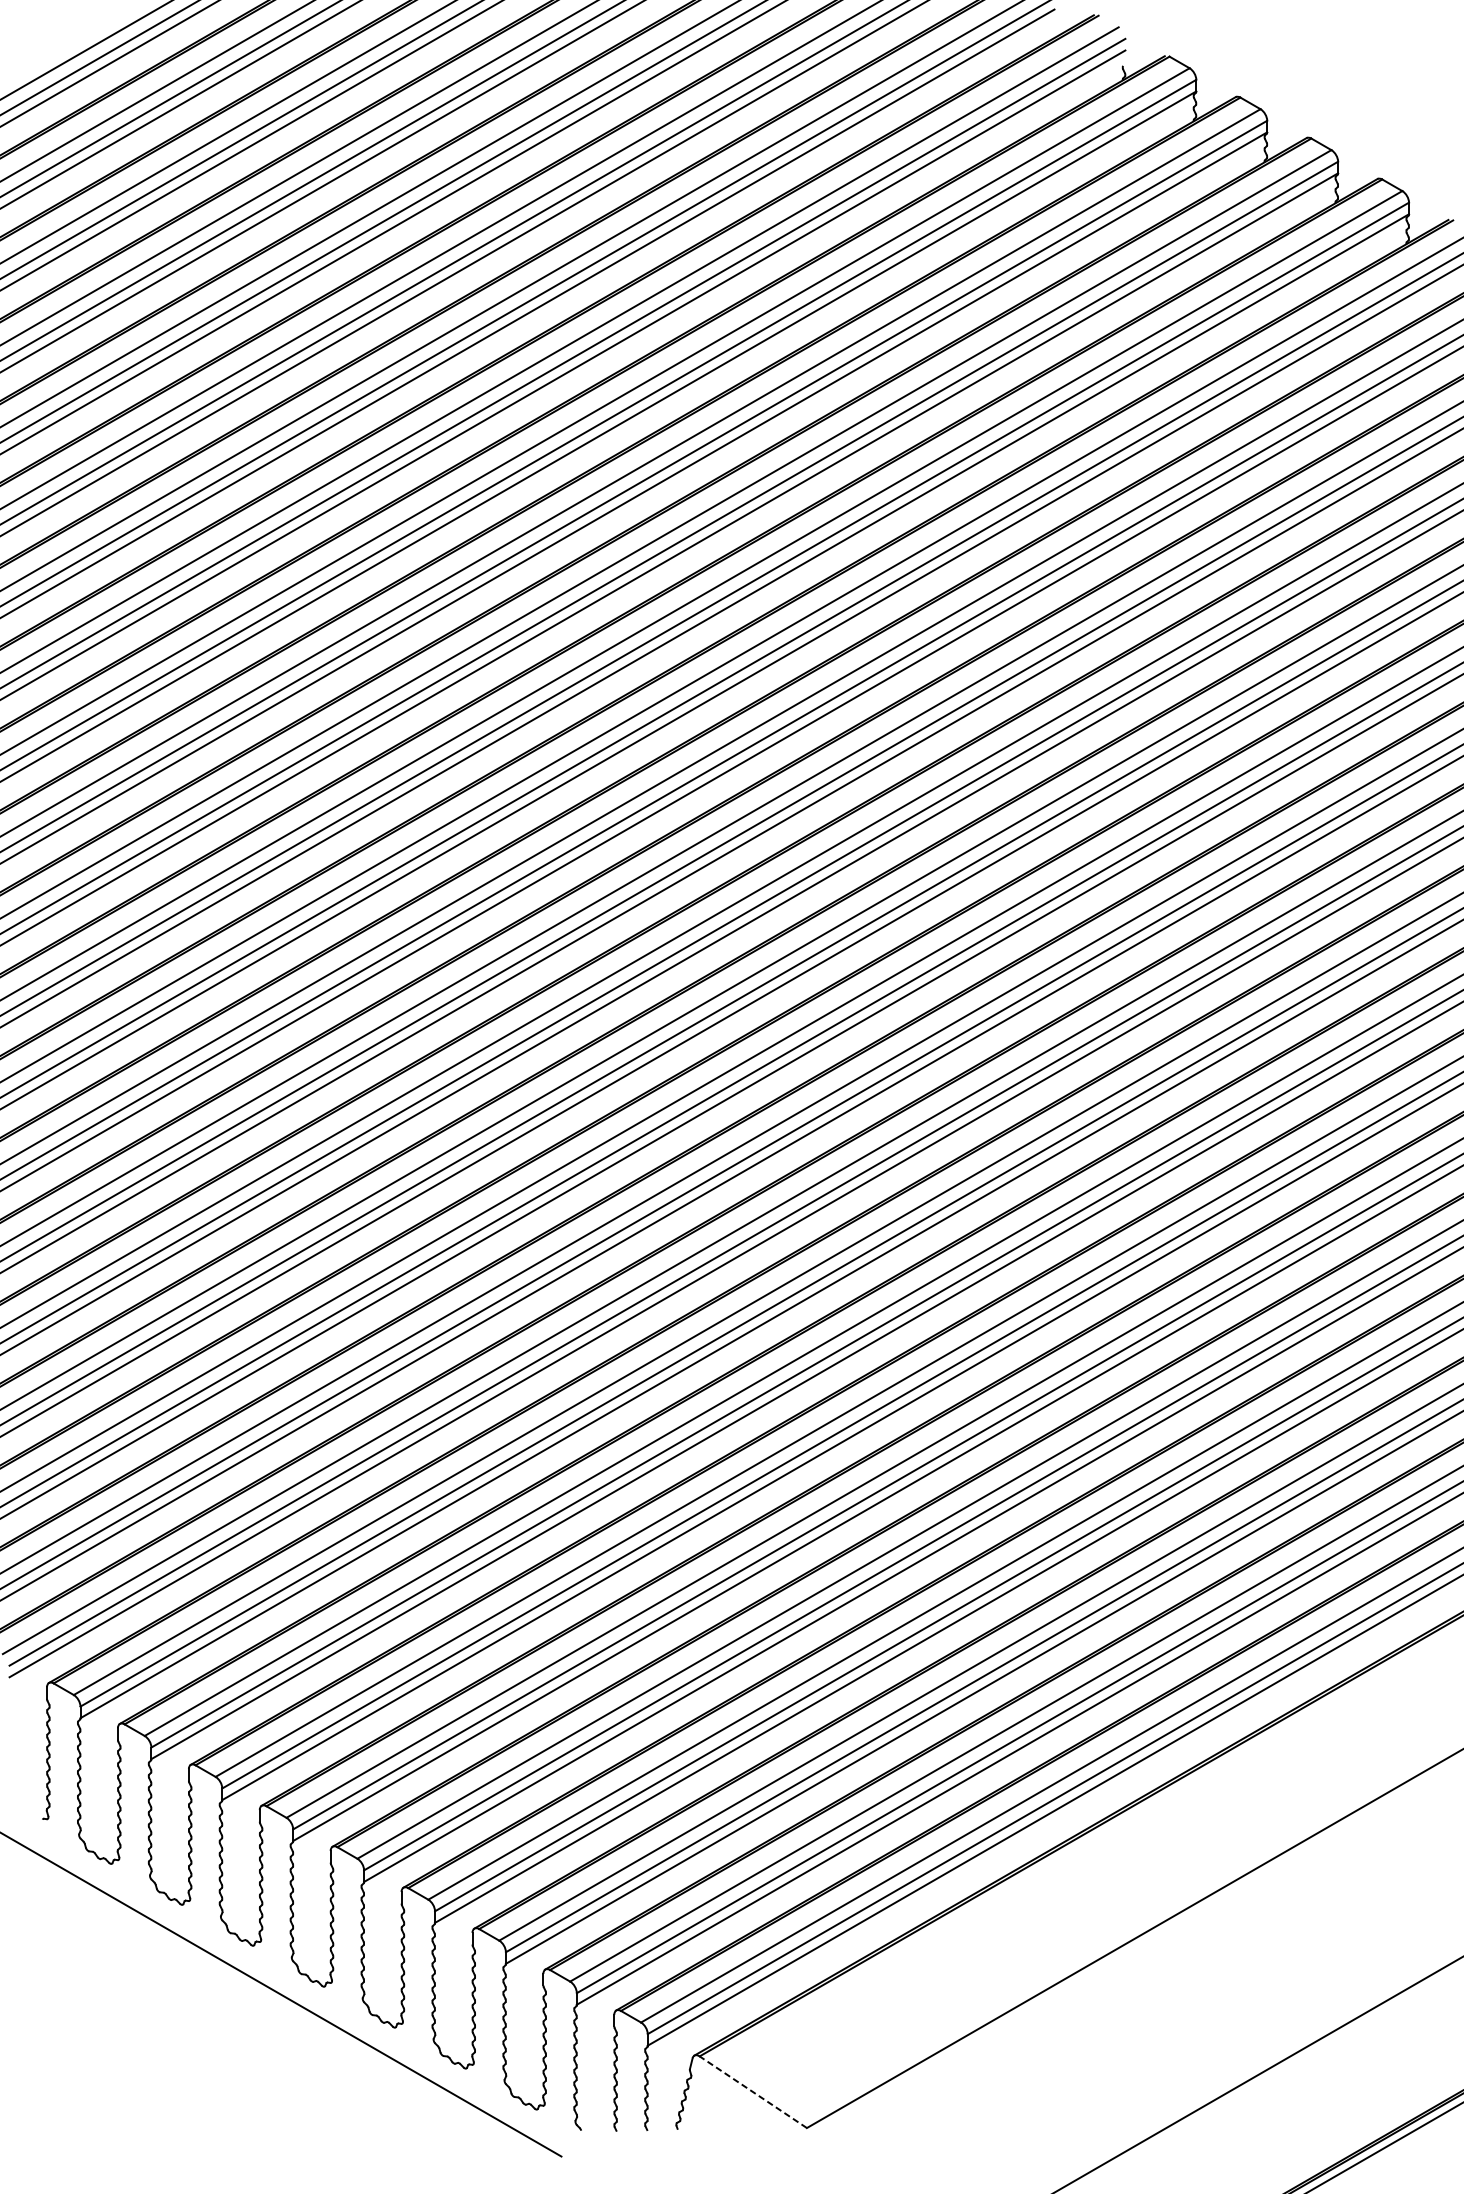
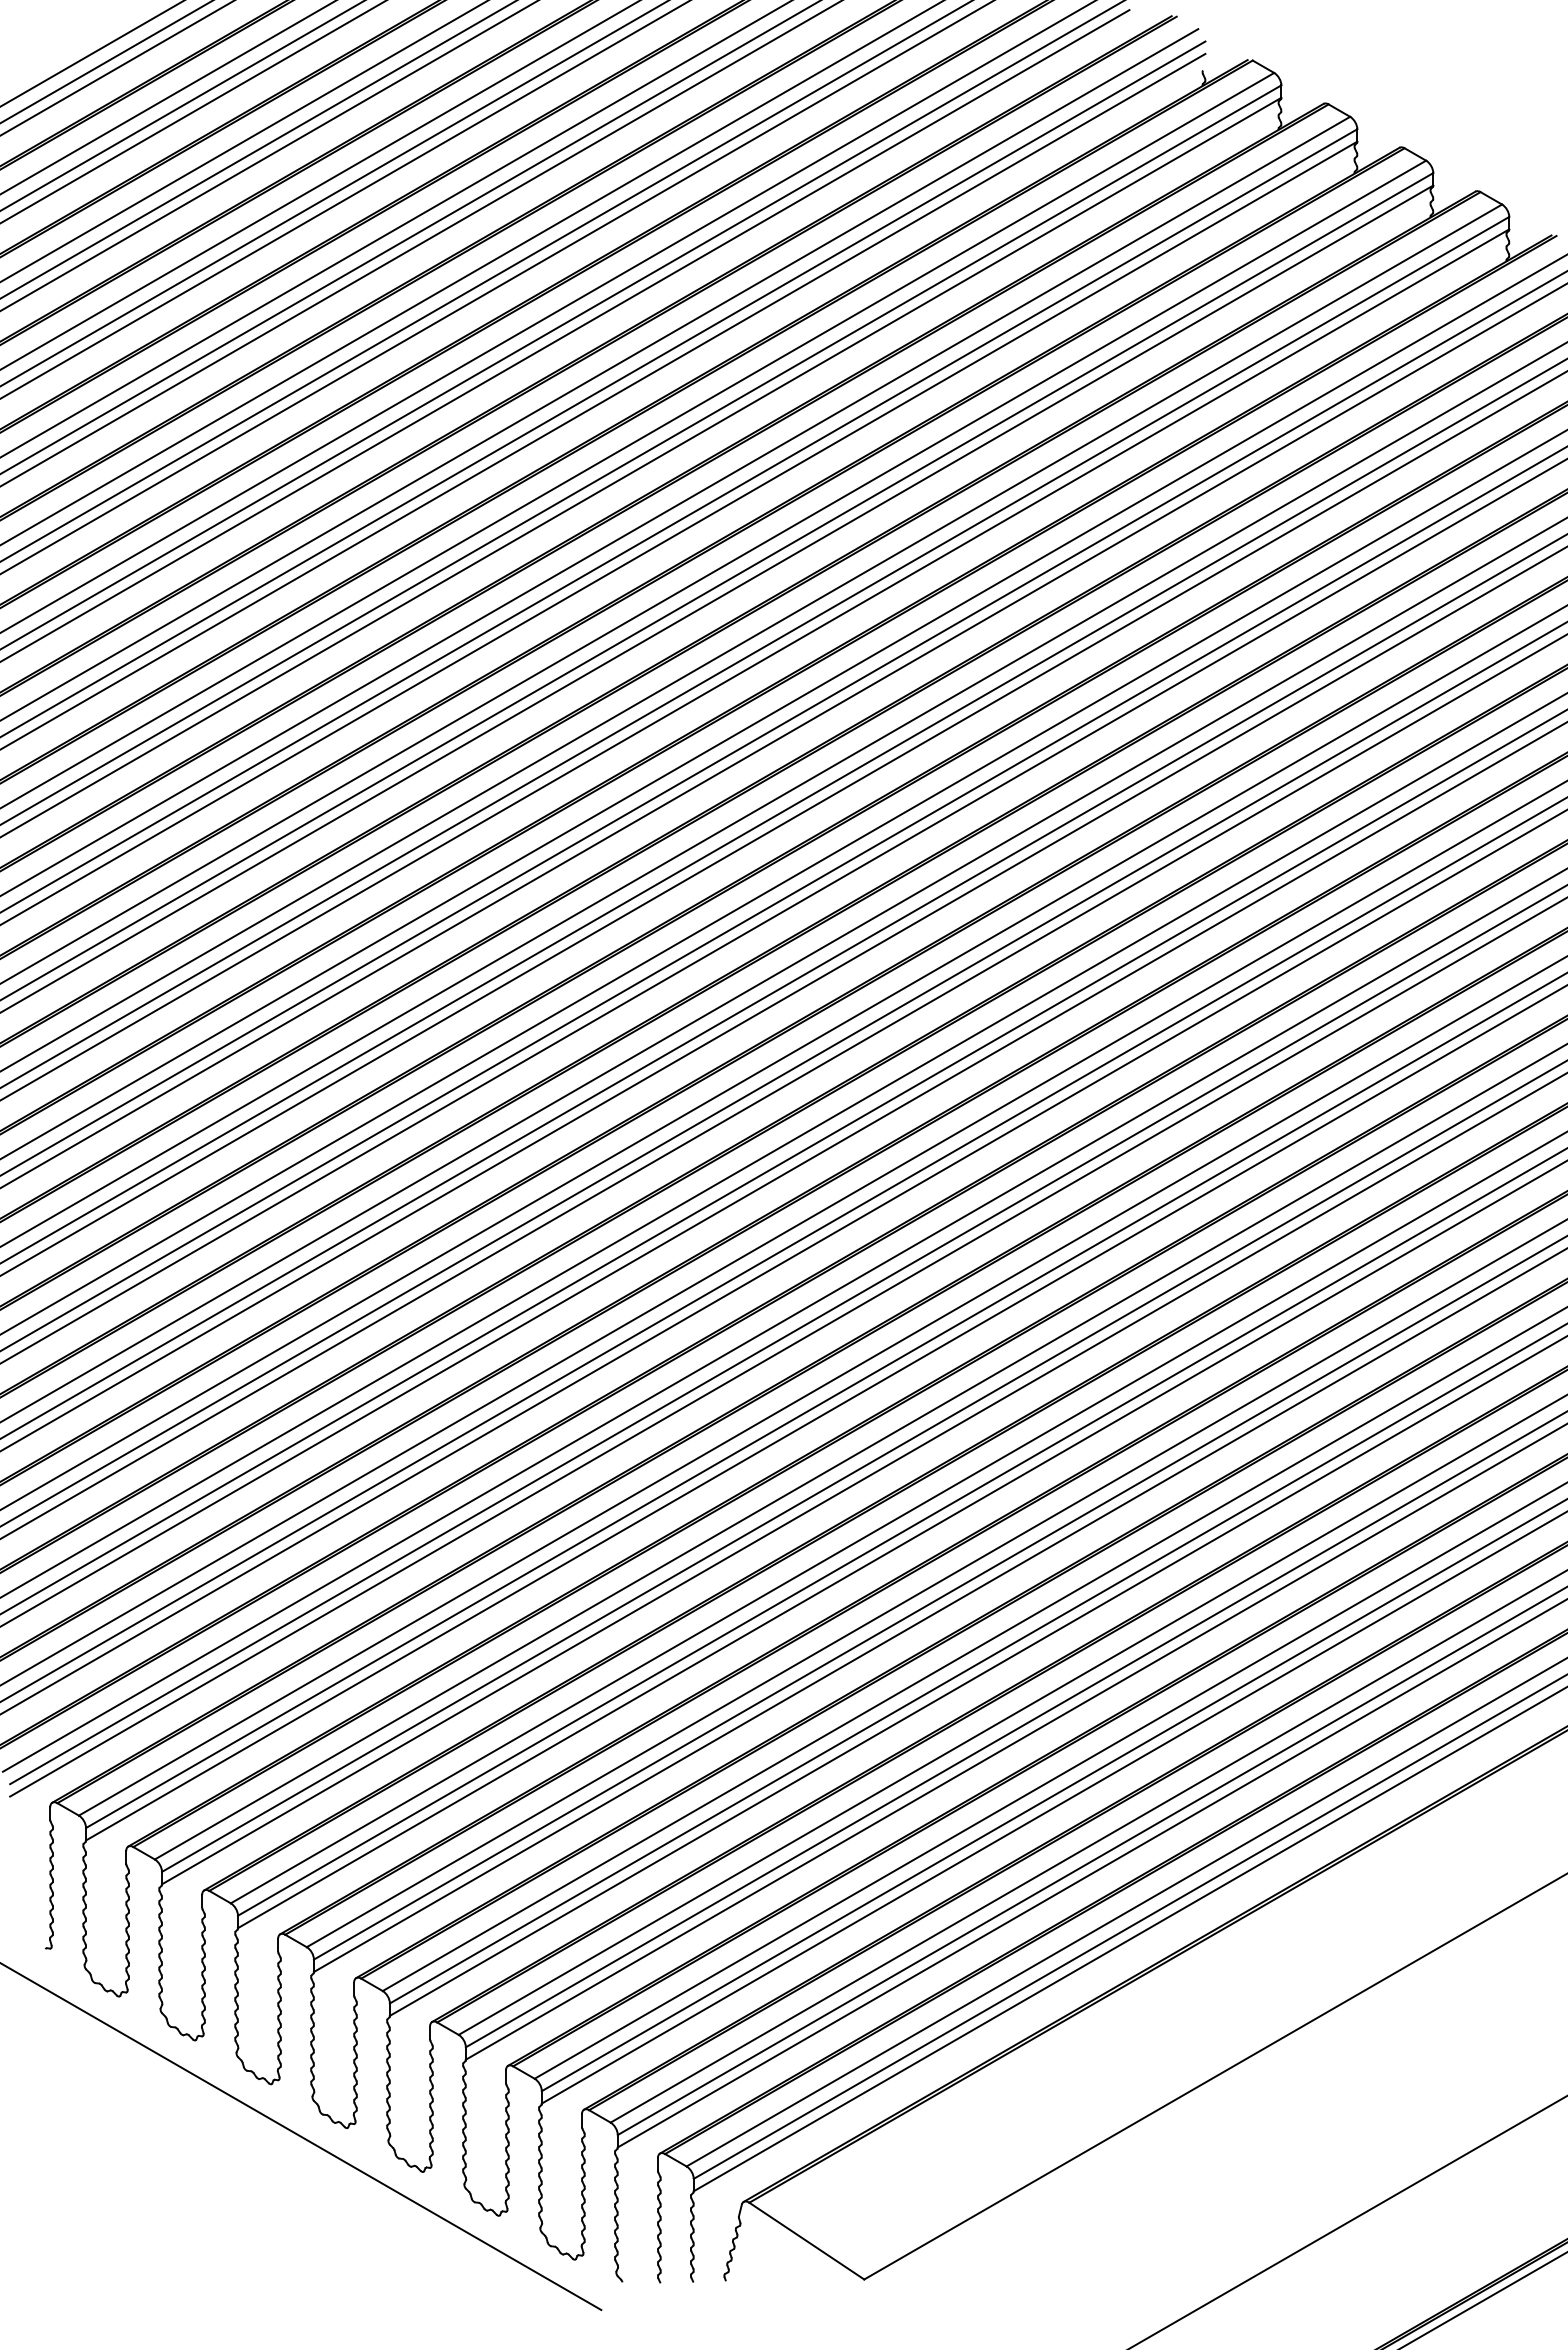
line: (753, 2091) -> (806, 2240), dashed -> solid

